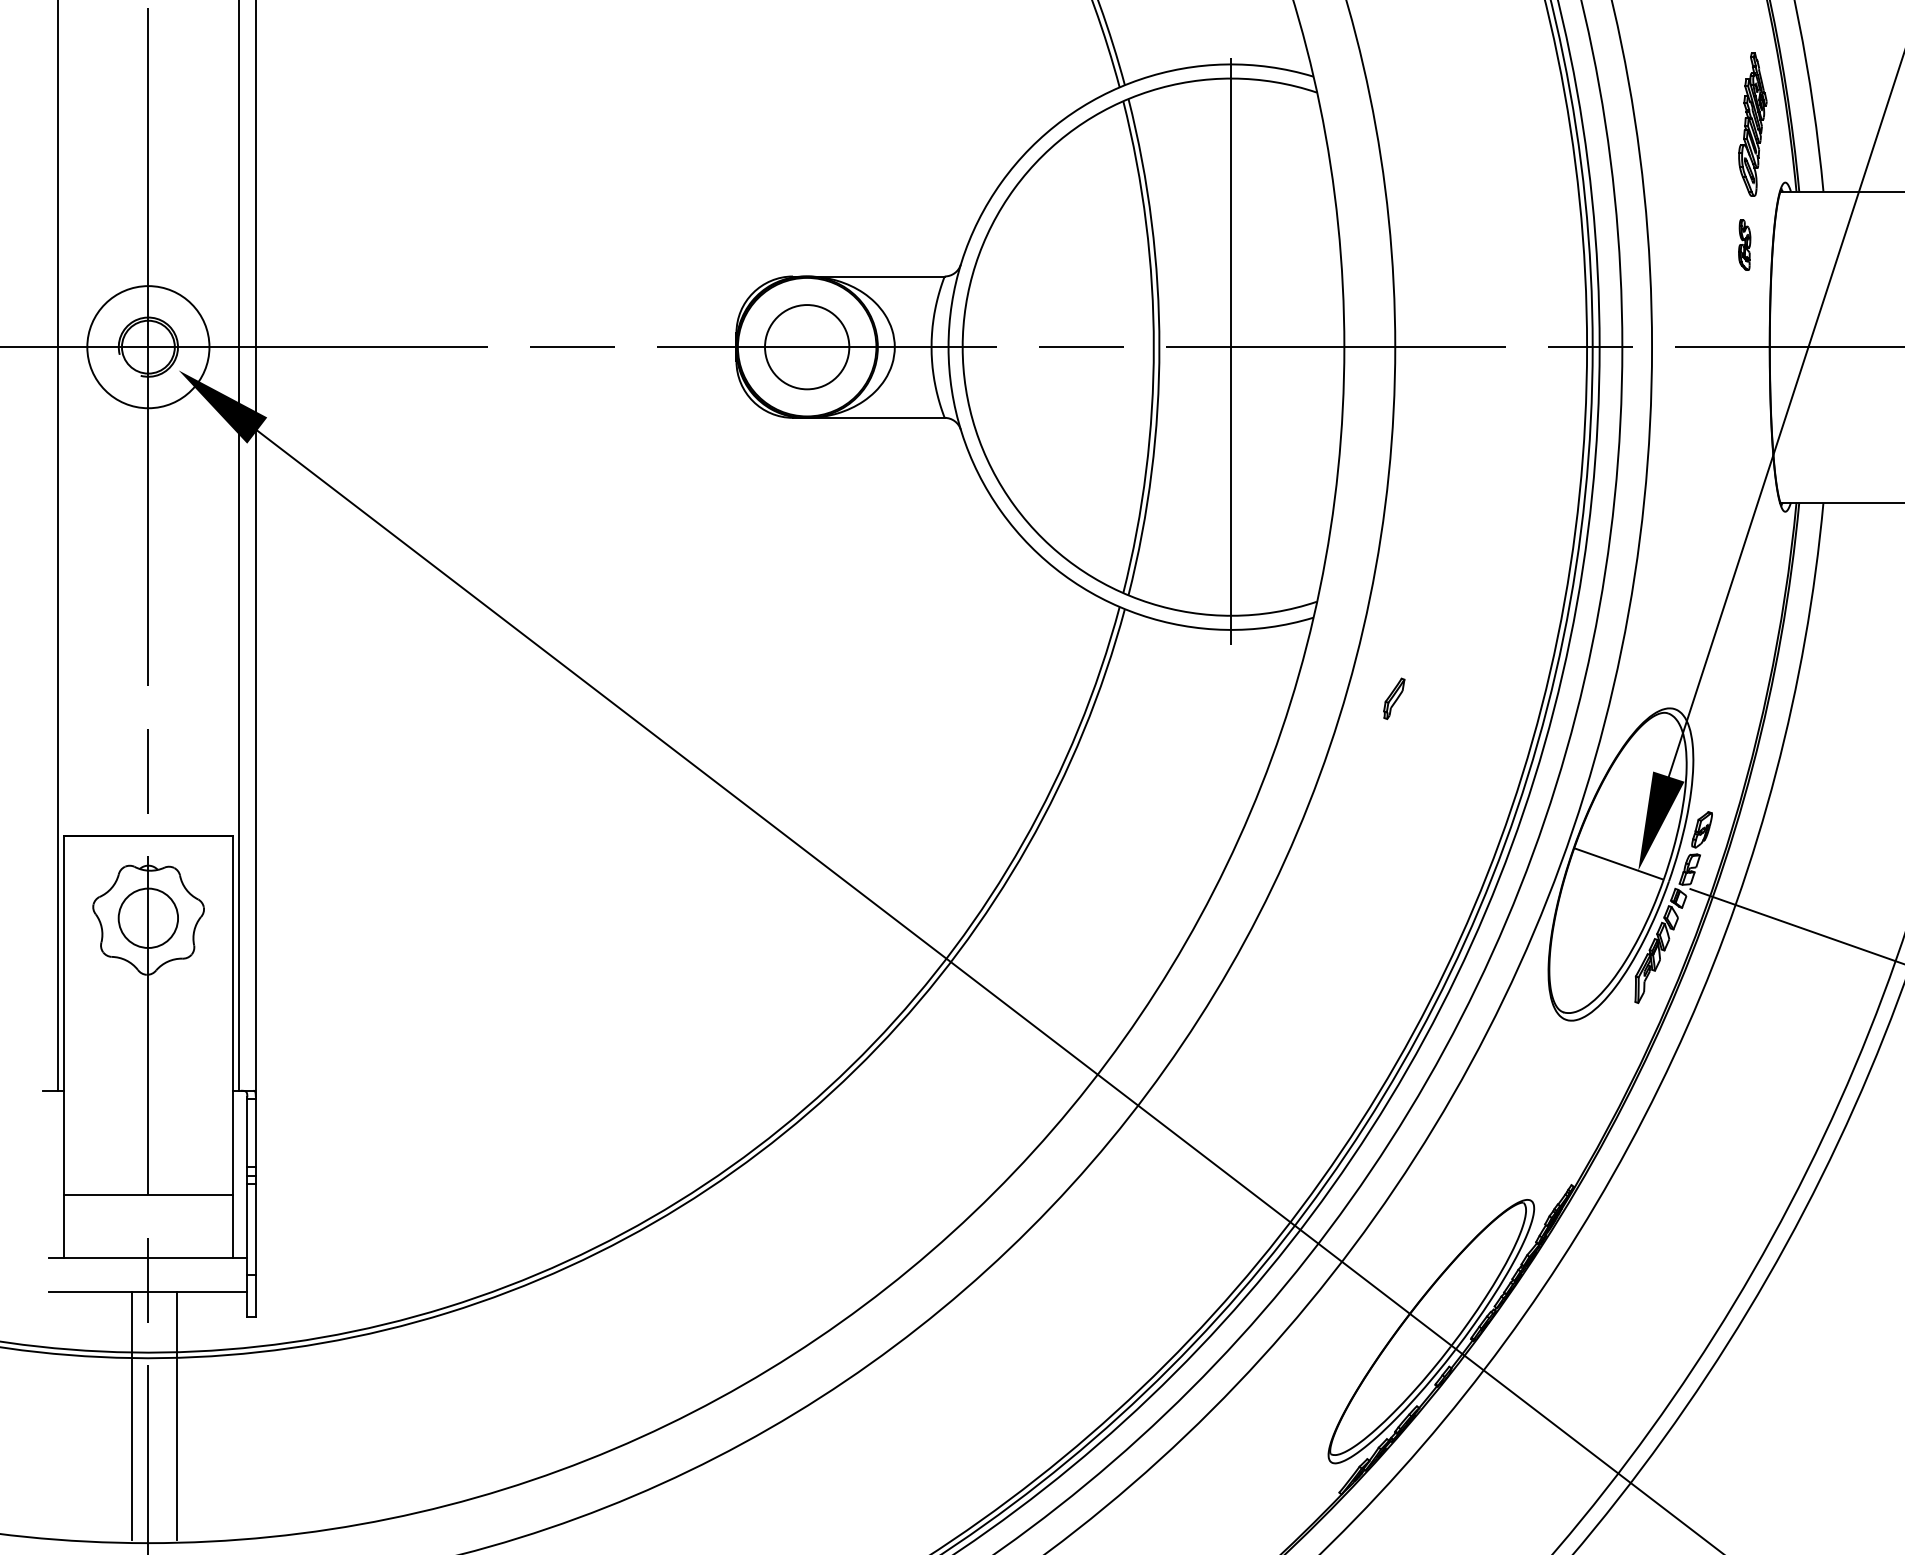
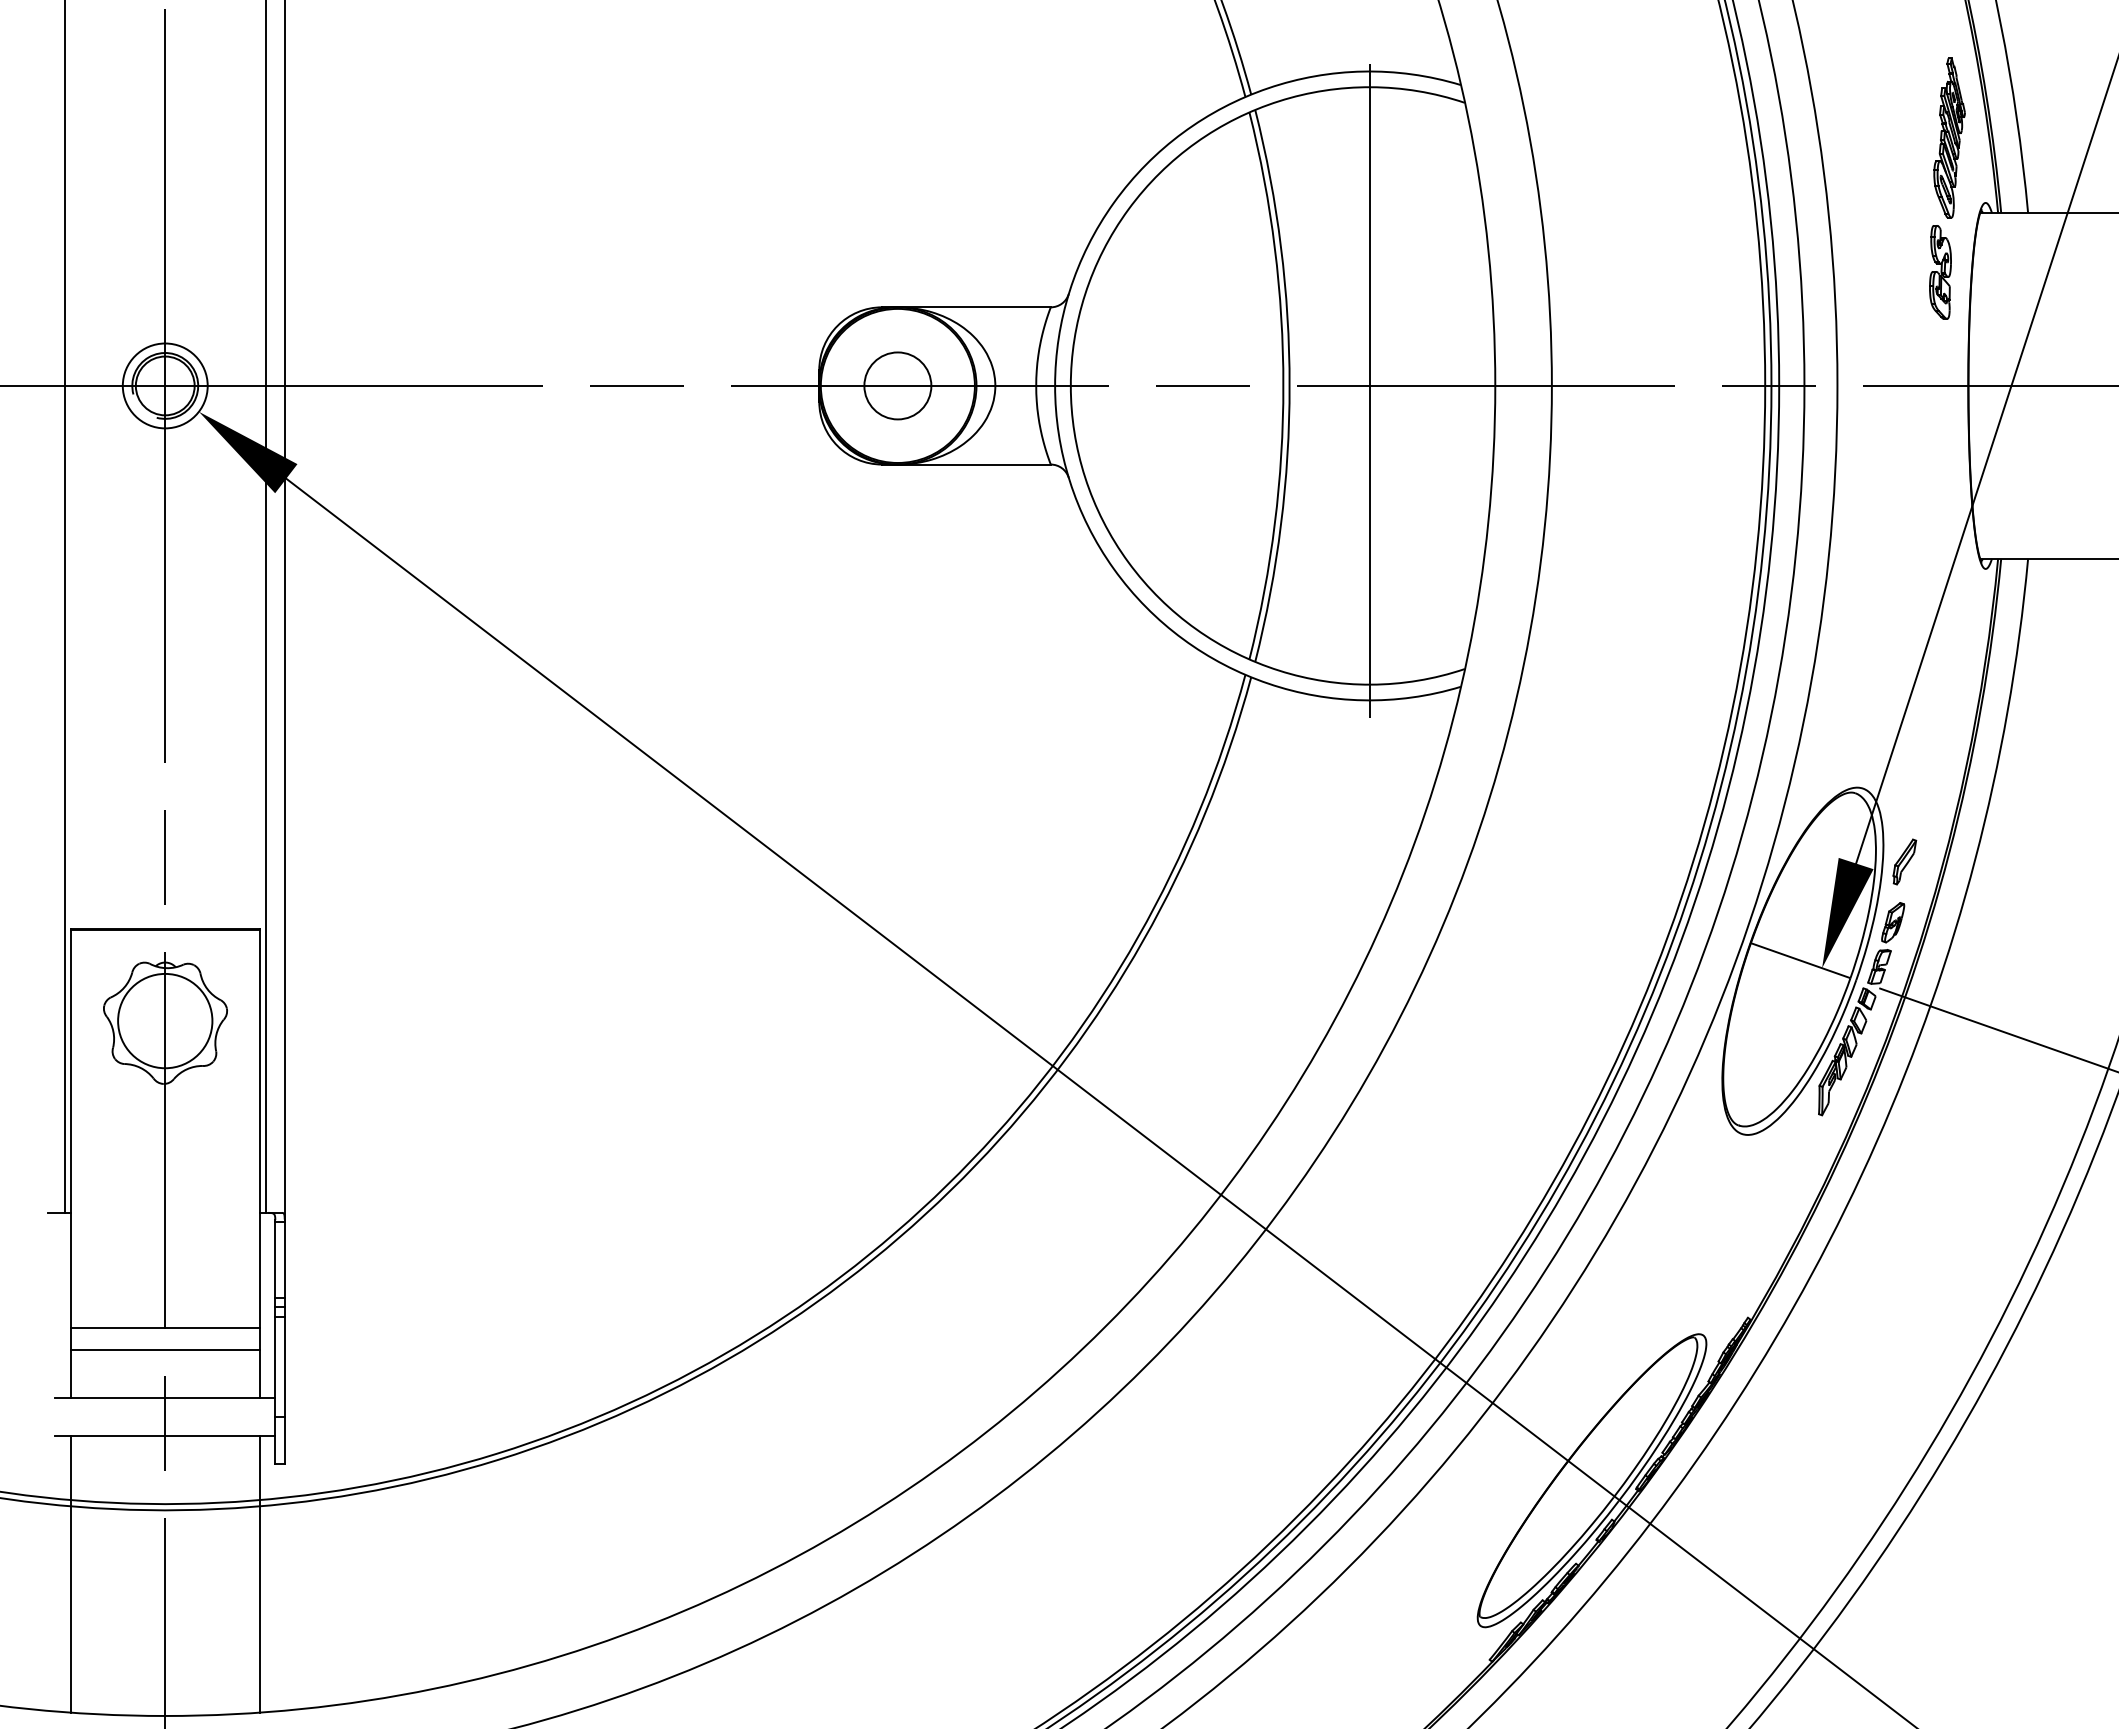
part: (1744, 245) -> (1940, 272), size x1.67
circle: (147, 346) -> (164, 385), size x0.62
circle: (806, 346) -> (897, 385), size x0.71
part: (1394, 698) -> (1904, 861), moved
circle: (148, 917) -> (165, 1020), size x1.43
line: (147, 1214) -> (164, 1350), added
line: (131, 1415) -> (70, 1574), moved
line: (177, 1415) -> (259, 1574), moved

